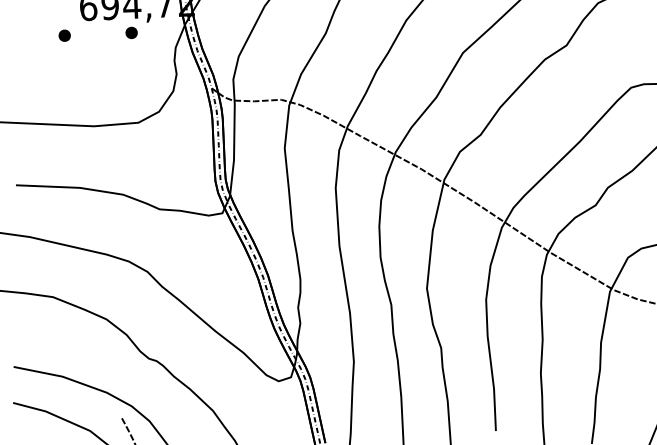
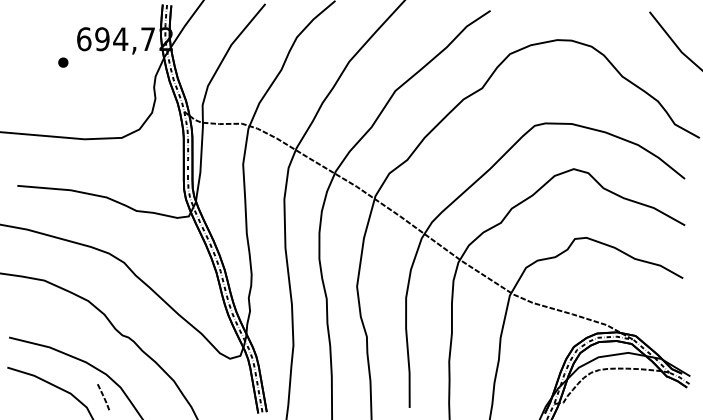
part: (131, 32) -> (119, 62), removed

